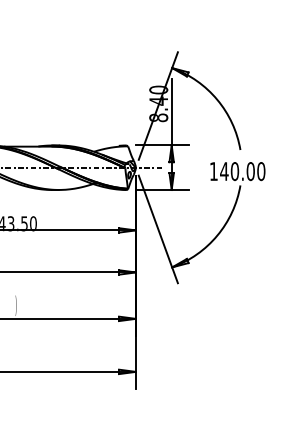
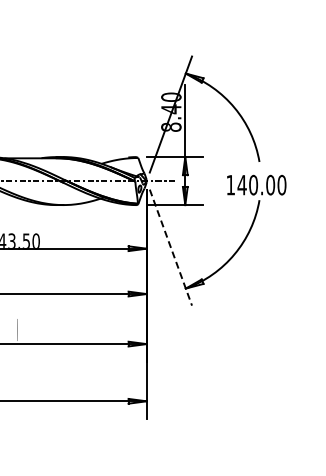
line: (157, 229) -> (170, 247), solid -> dashed

